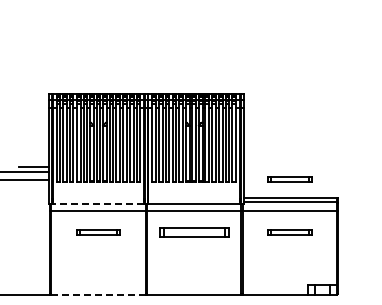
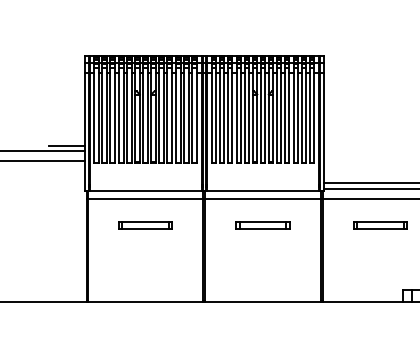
part: (289, 179) -> (379, 160), removed
line: (98, 204) -> (145, 191), dashed -> solid
part: (193, 232) -> (262, 225), size x0.62
line: (98, 294) -> (145, 301), dashed -> solid

